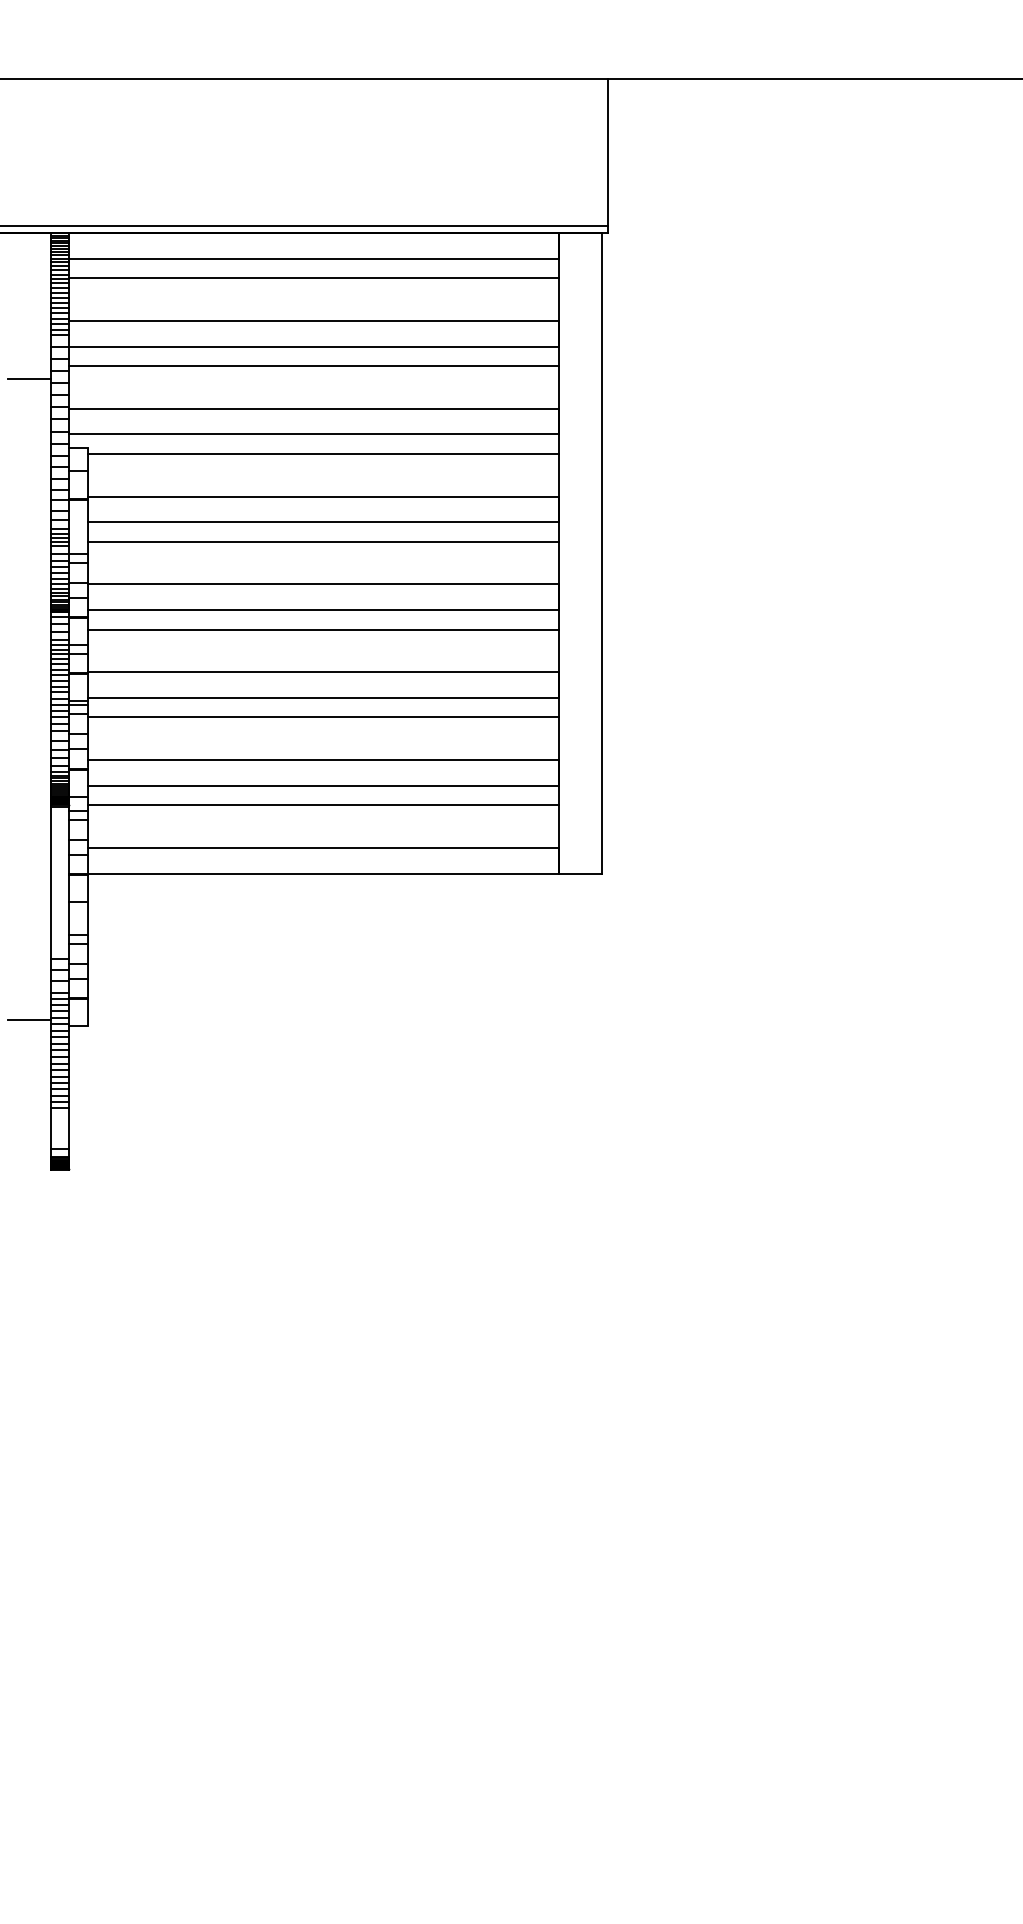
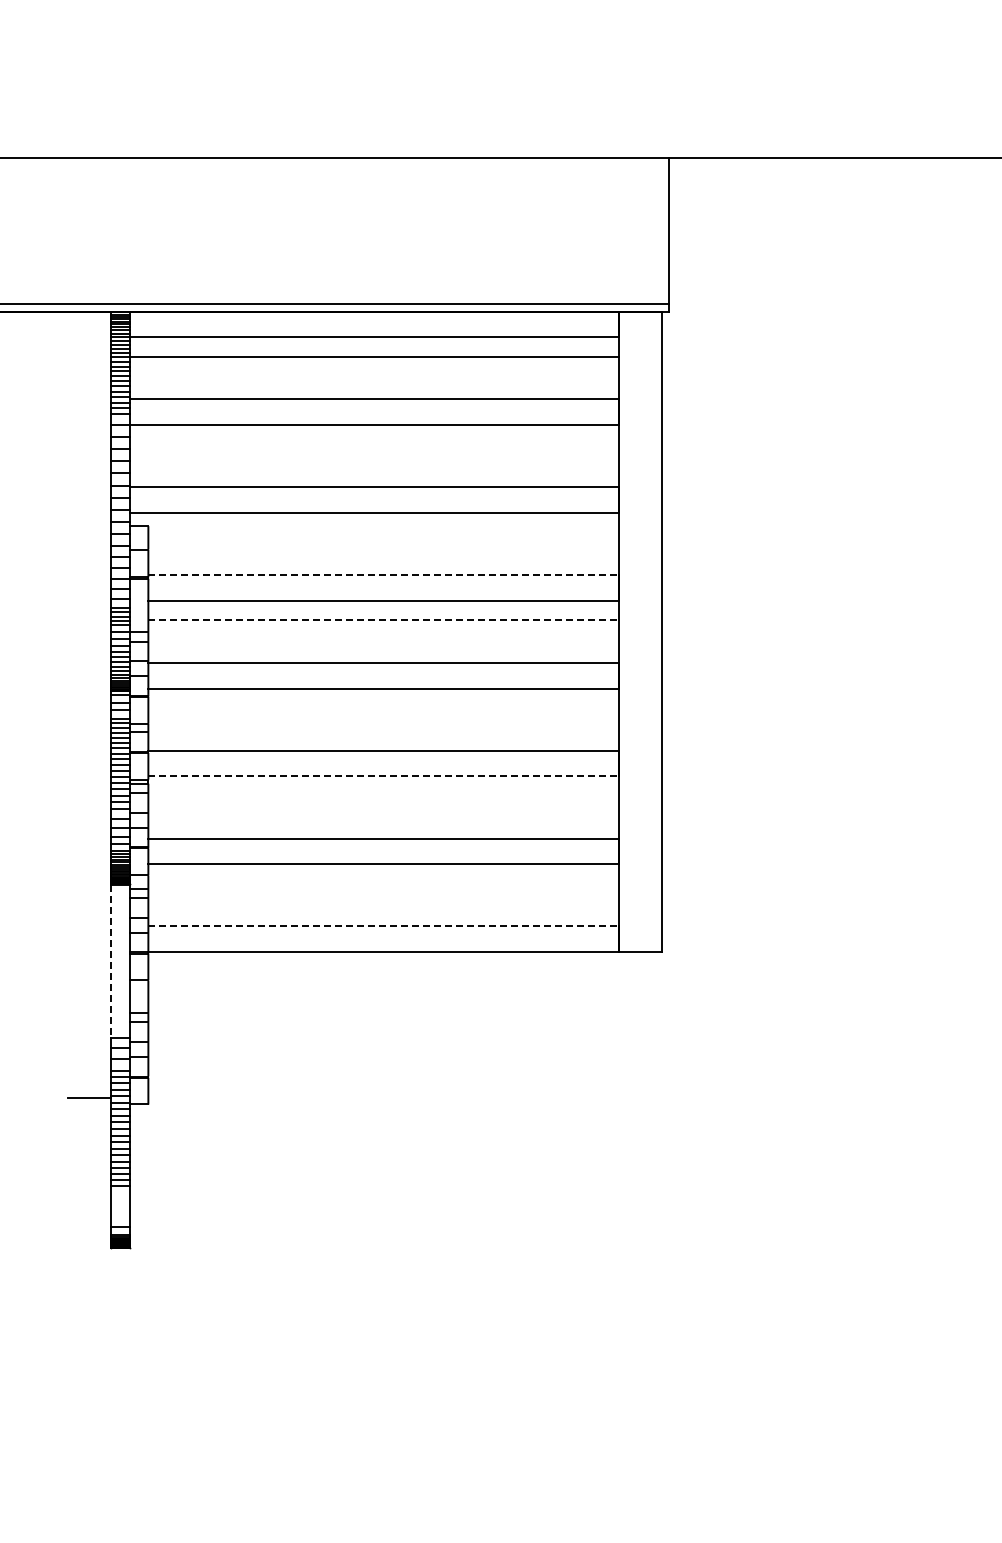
line: (313, 366) -> (373, 444), removed
line: (28, 379) -> (88, 457), removed
line: (323, 453) -> (383, 531), removed
line: (323, 496) -> (383, 574), solid -> dashed
line: (323, 541) -> (383, 619), solid -> dashed
line: (323, 629) -> (383, 707), removed
line: (323, 697) -> (383, 775), solid -> dashed
line: (323, 717) -> (383, 795), removed
line: (323, 805) -> (383, 883), removed
line: (323, 848) -> (383, 926), solid -> dashed
line: (50, 883) -> (110, 961), solid -> dashed

